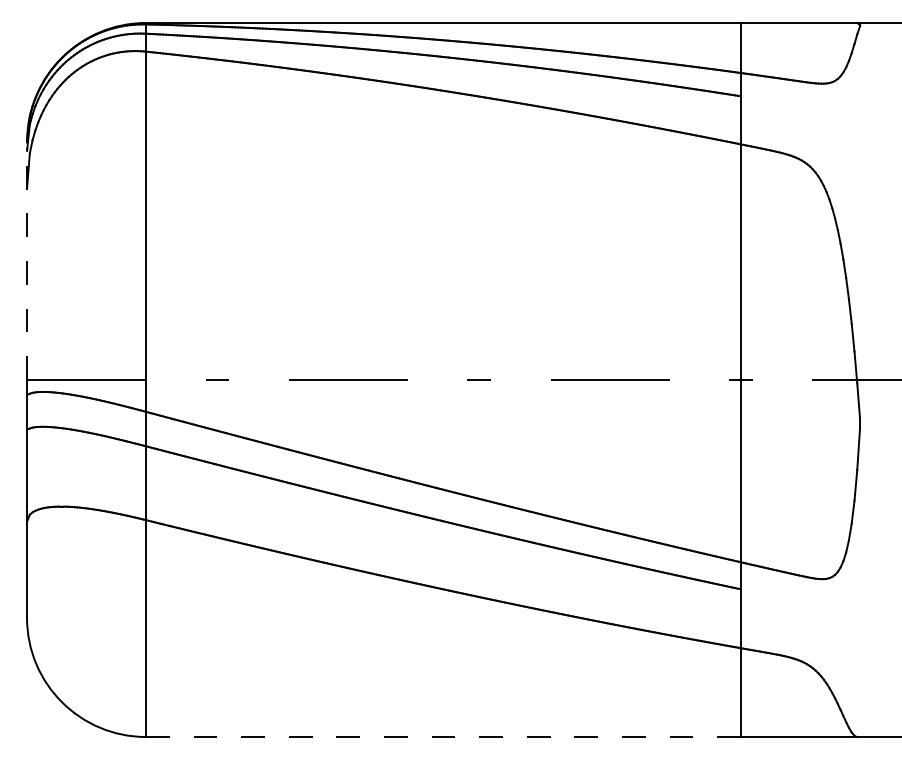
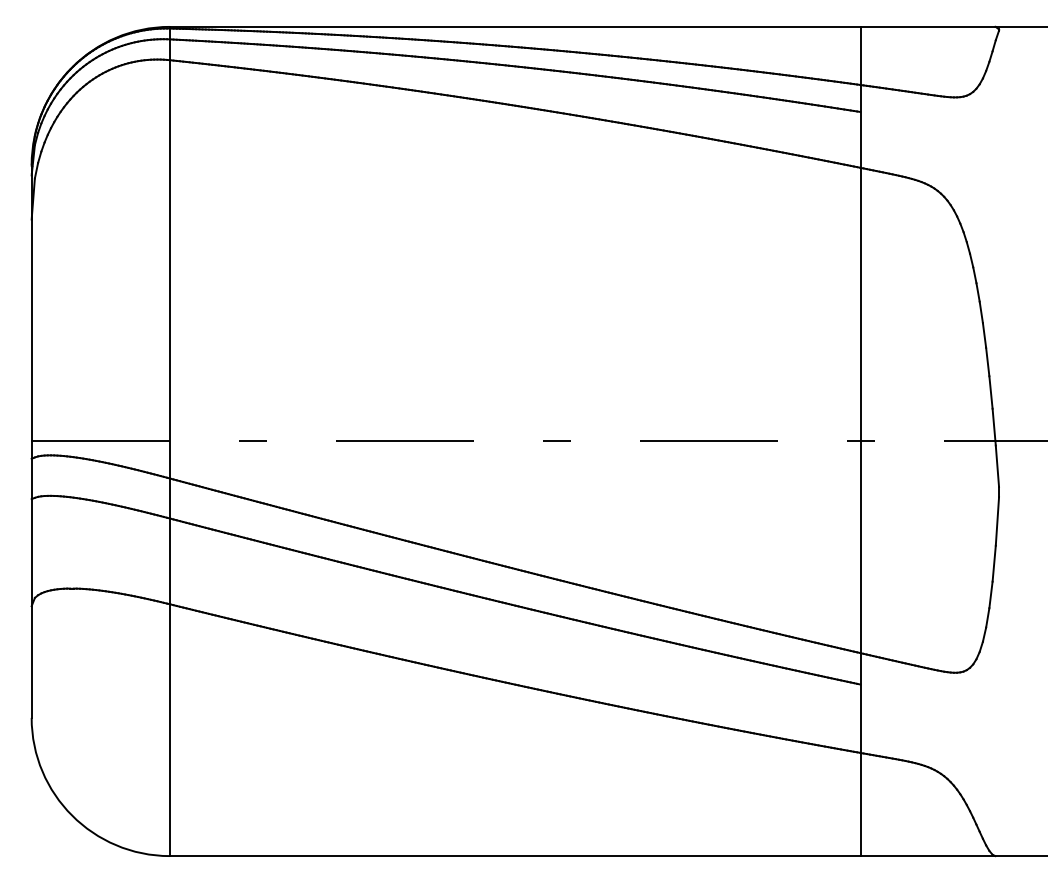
line: (27, 260) -> (32, 302), dashed -> solid
line: (443, 737) -> (515, 856), dashed -> solid

